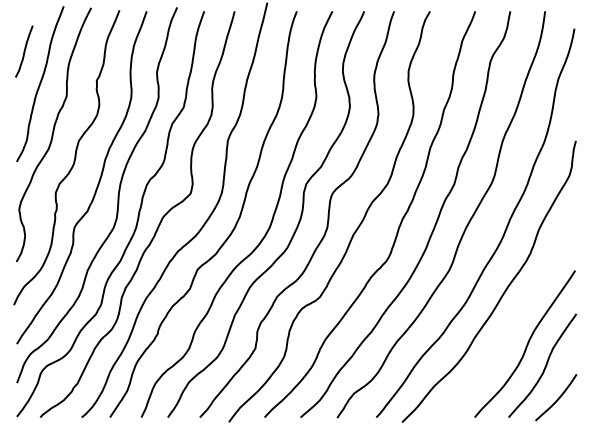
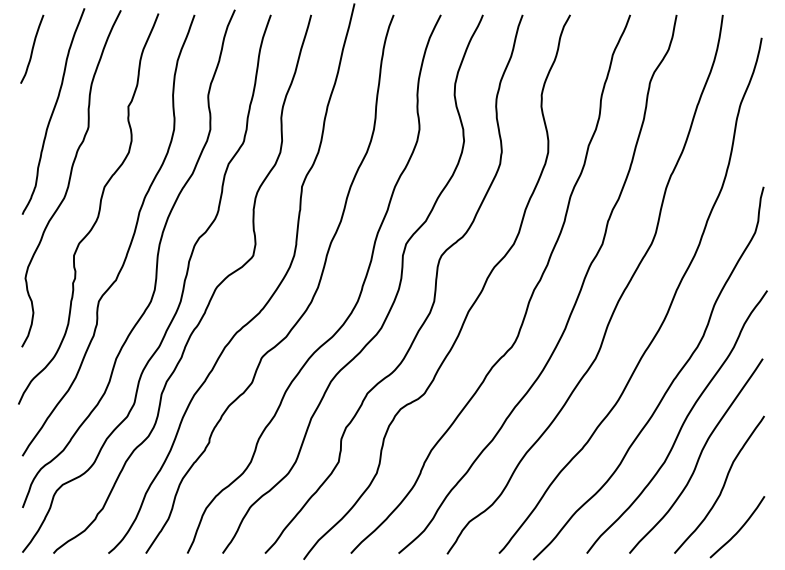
curve: (24, 50) -> (32, 48), moved
curve: (514, 319) -> (682, 423), added

